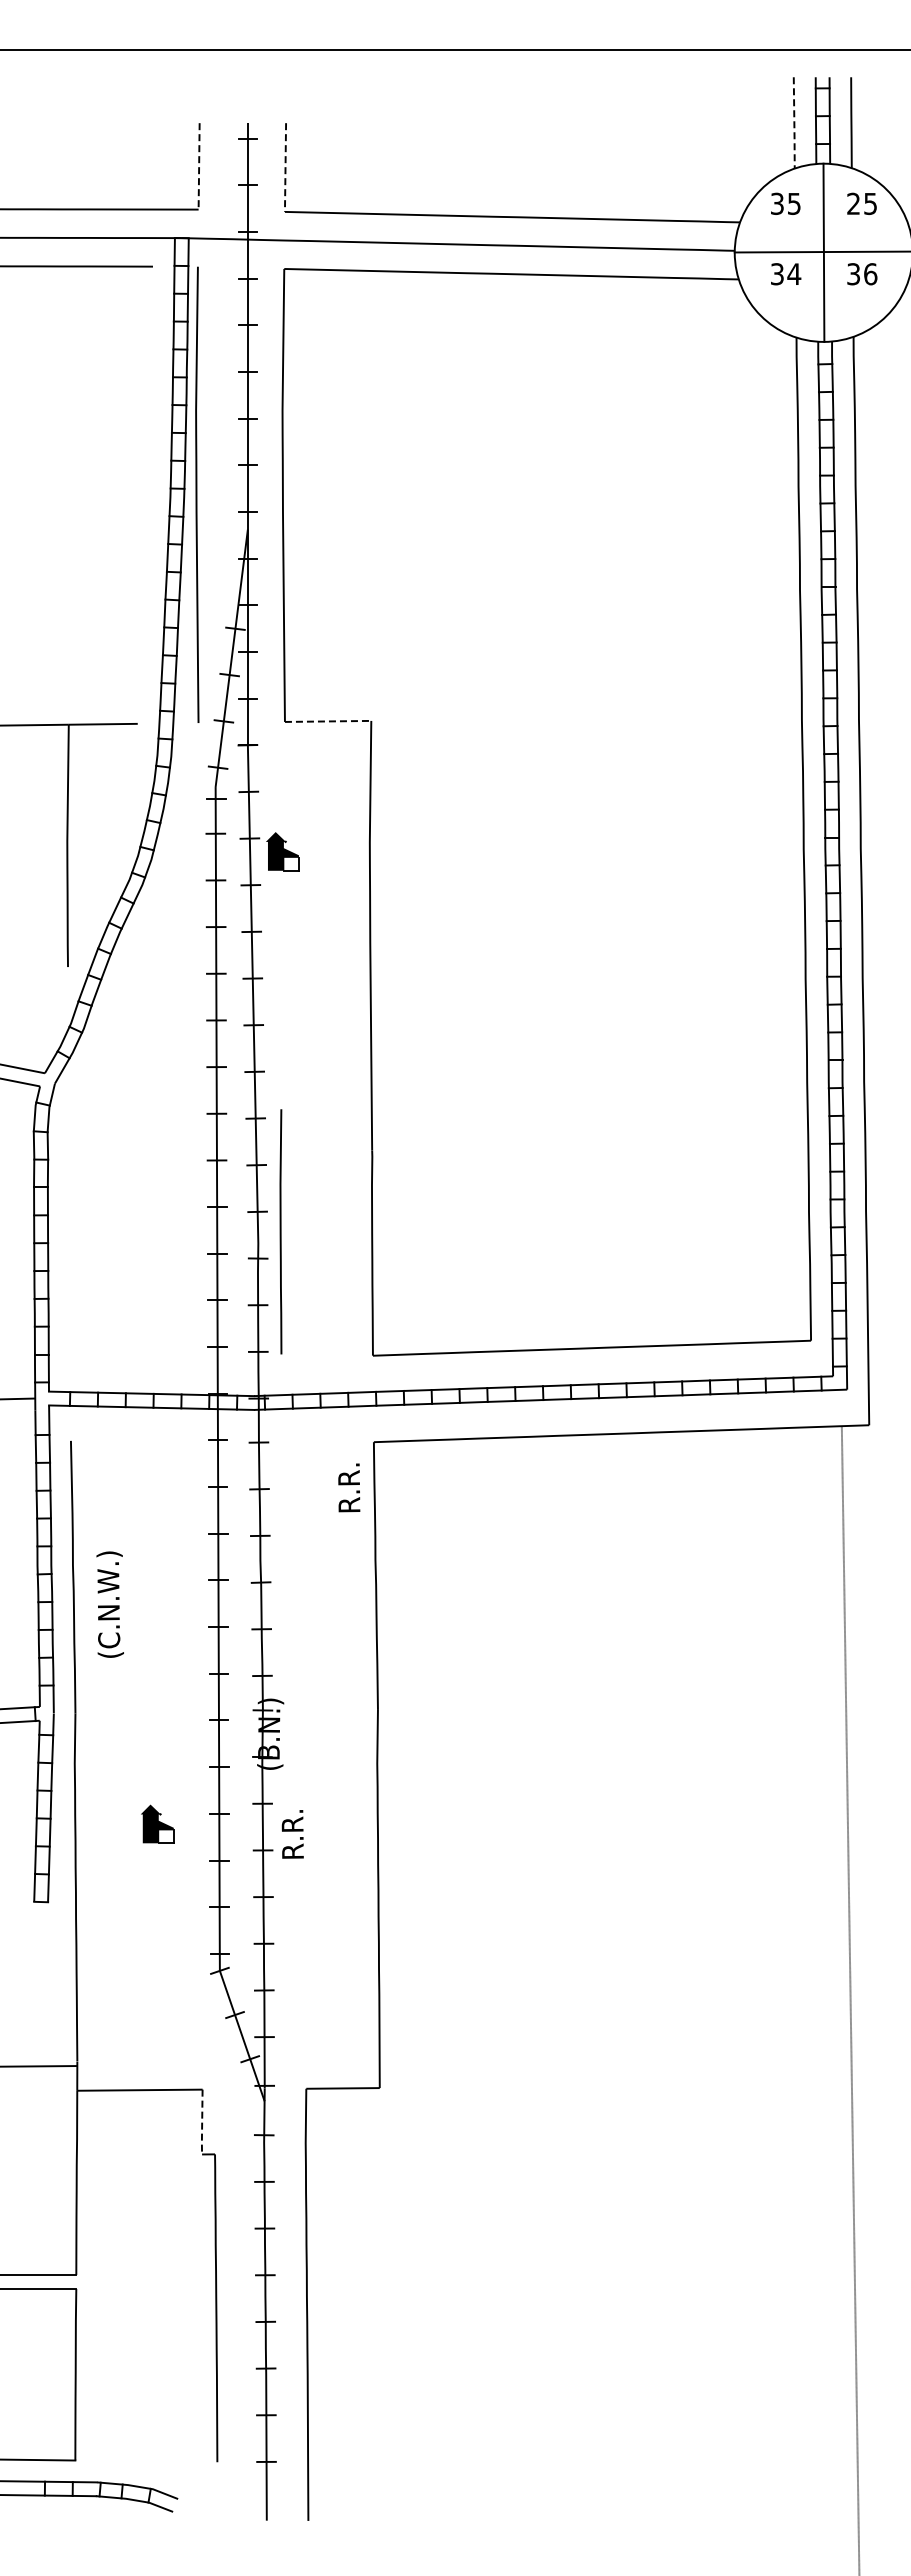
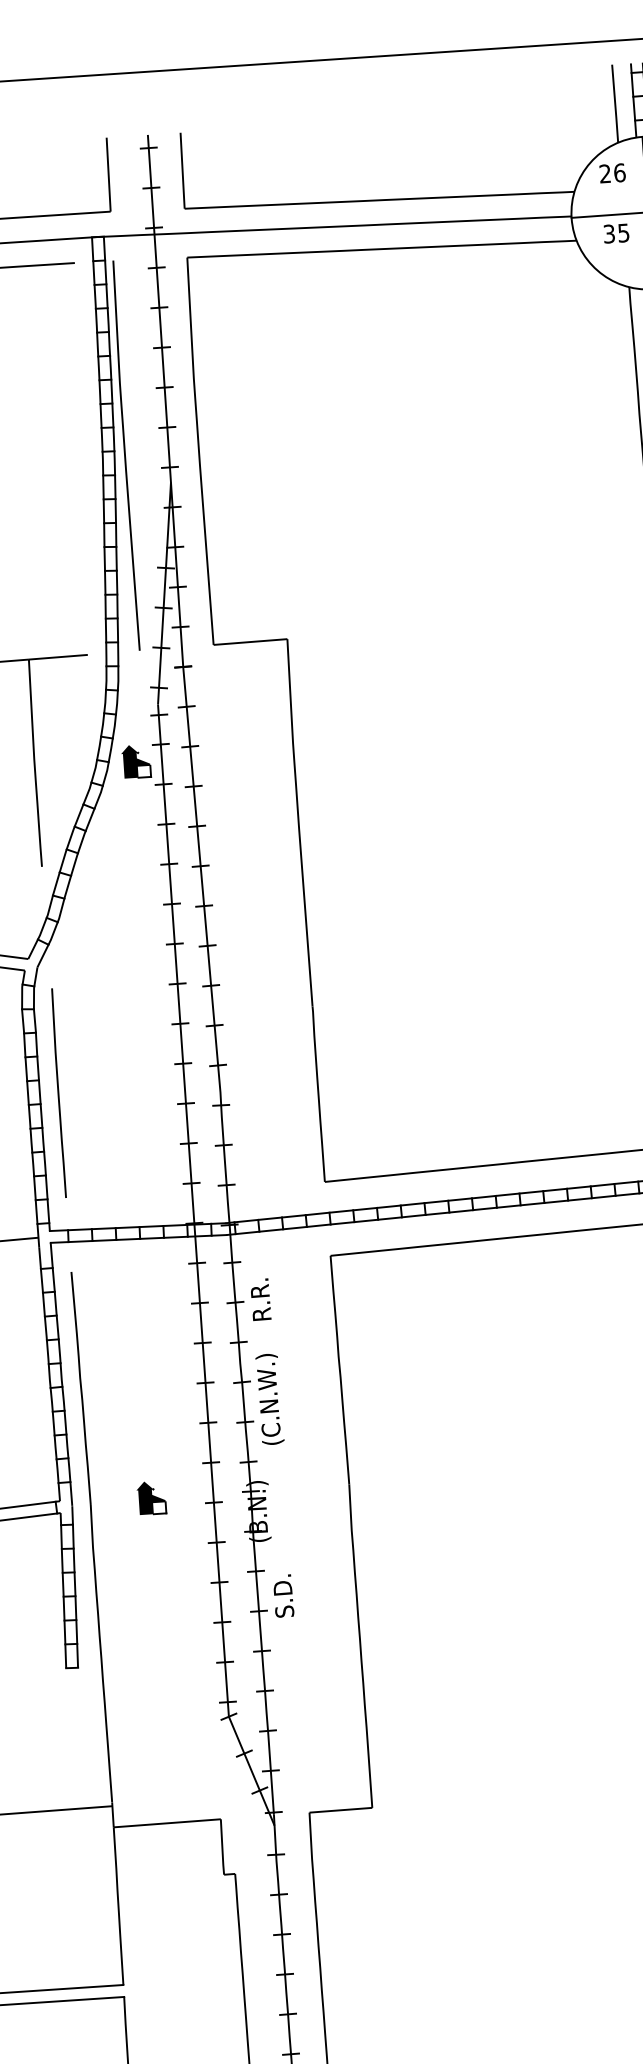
line: (794, 124) -> (615, 105), dashed -> solid
line: (199, 166) -> (108, 174), dashed -> solid
line: (285, 168) -> (182, 171), dashed -> solid
text: (786, 203) -> (613, 173), 35 -> 26
text: (794, 274) -> (623, 233), 34 -> 35
line: (328, 721) -> (250, 642), dashed -> solid
part: (282, 851) -> (135, 761), moved
line: (280, 1231) -> (58, 1092), moved
text: (349, 1487) -> (260, 1299), moved
text: (109, 1604) -> (269, 1399), moved
part: (157, 1823) -> (151, 1497), moved
text: (292, 1834) -> (283, 1595), R.R. -> S.D.
line: (202, 2123) -> (222, 1848), dashed -> solid

